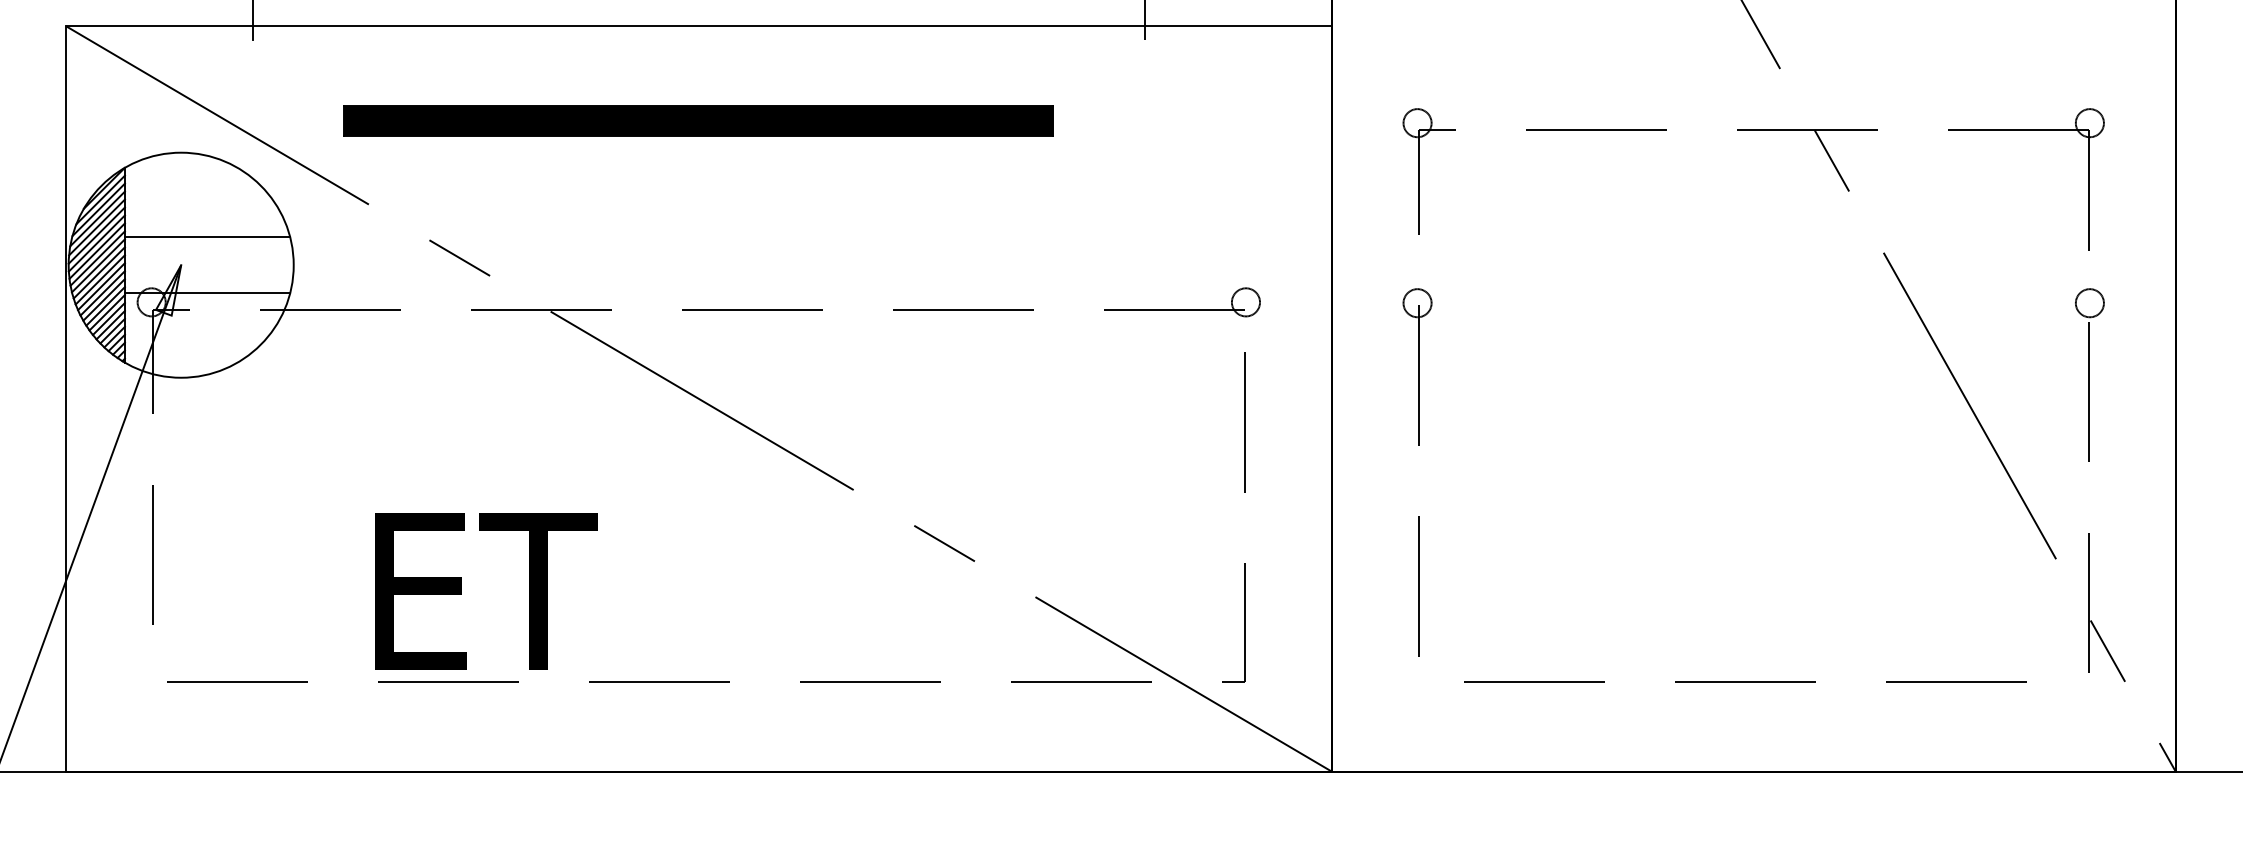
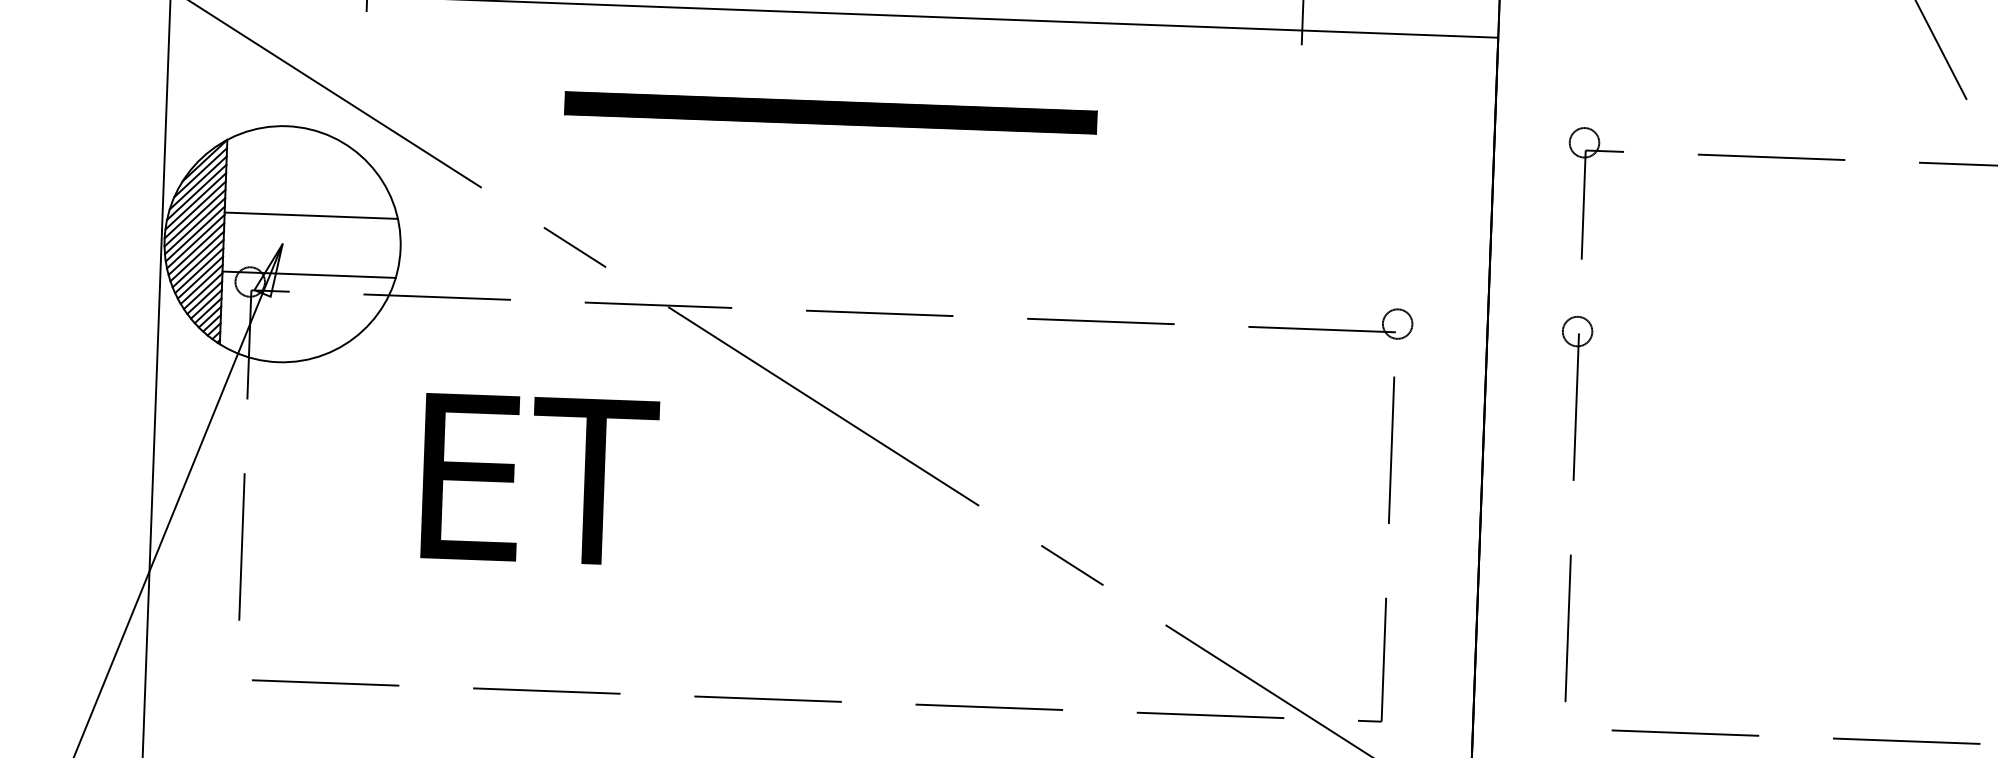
part: (698, 121) -> (830, 113), size x0.71
text: (486, 591) -> (539, 479), moved

